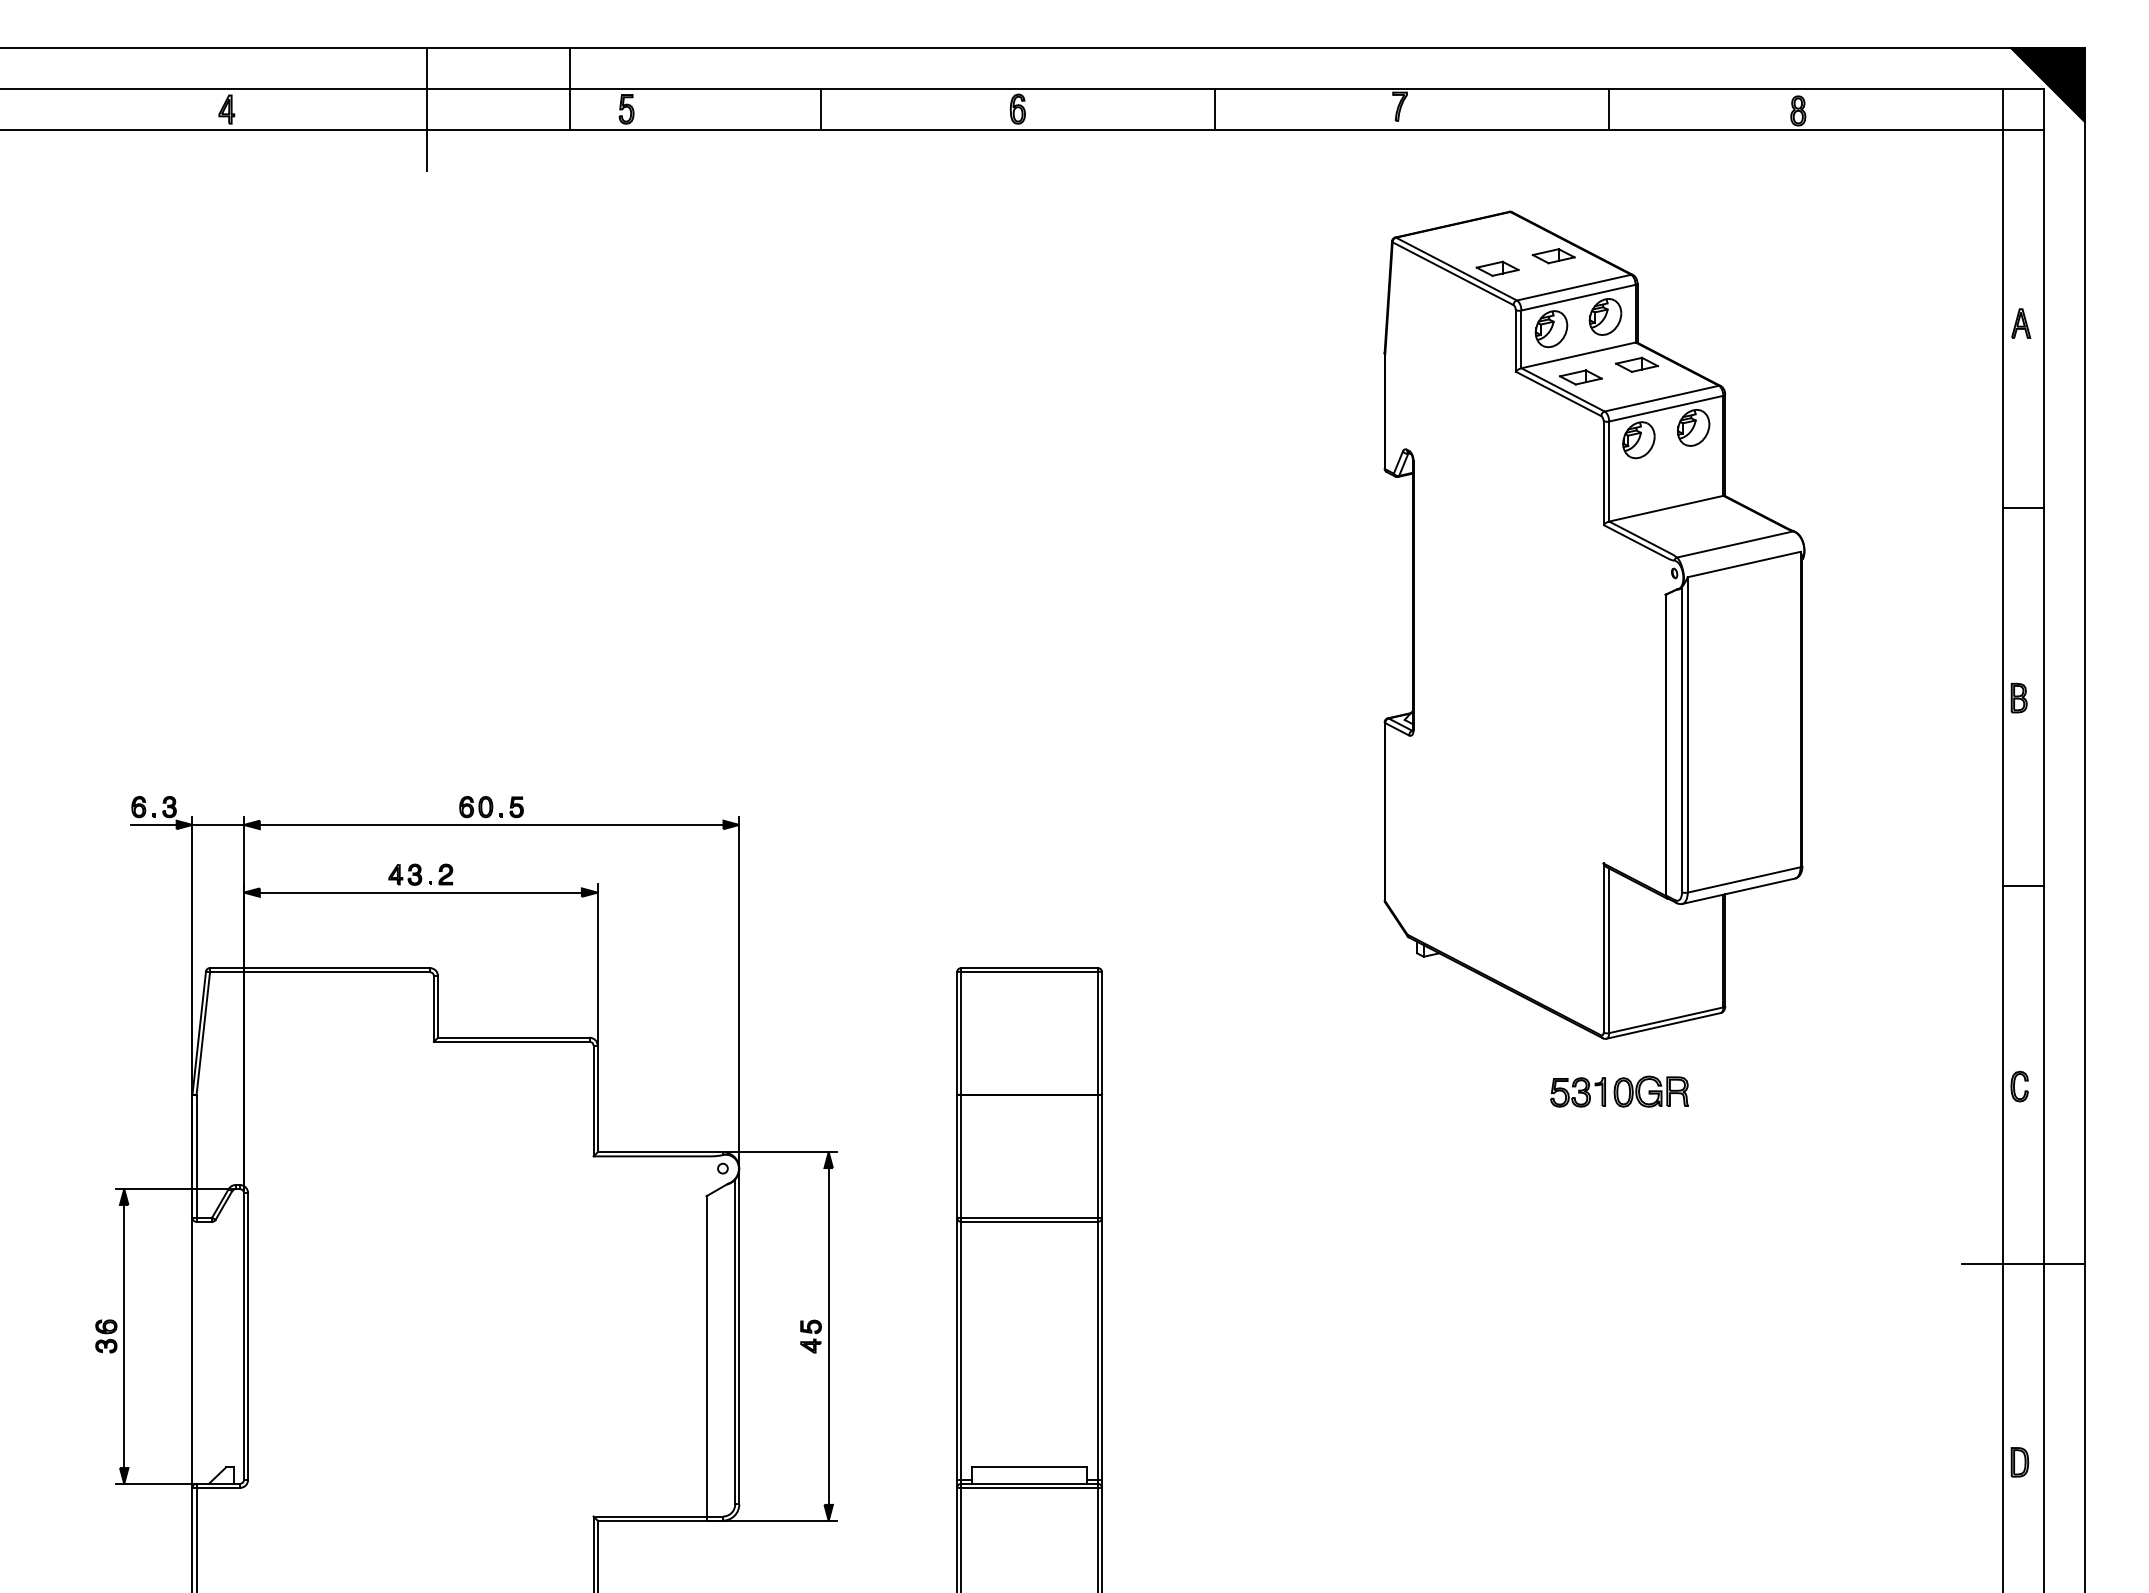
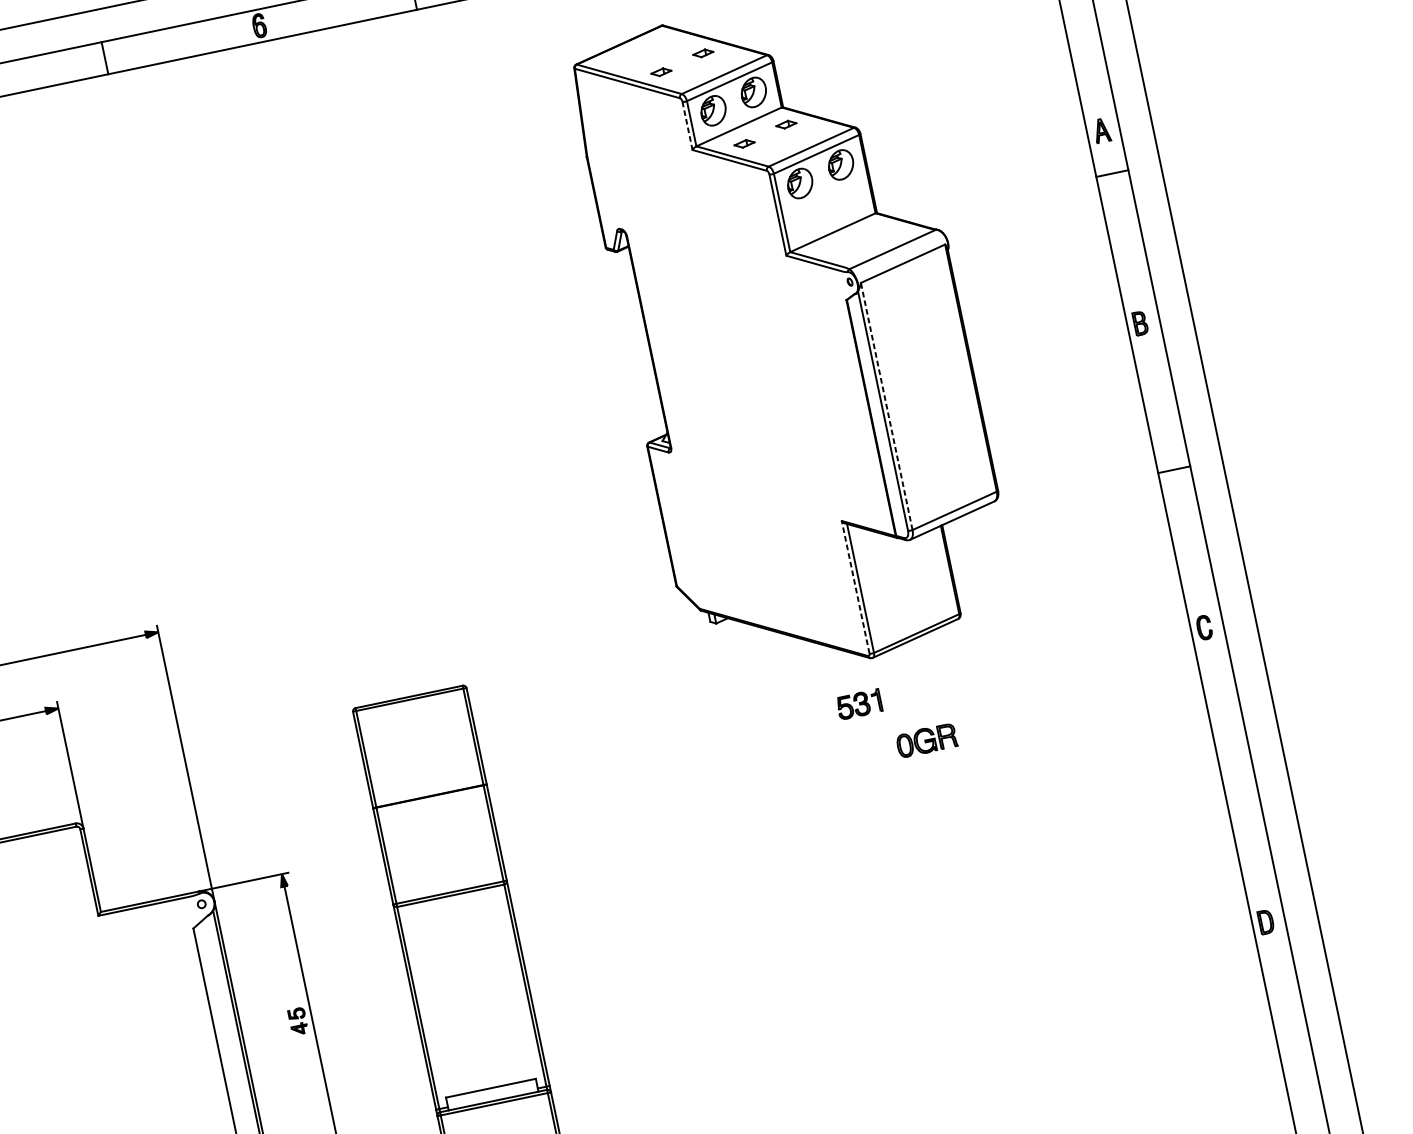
part: (1553, 256) -> (703, 53), size x0.6
part: (1497, 268) -> (661, 72), size x0.6
part: (2021, 323) -> (1102, 130), moved
line: (1515, 340) -> (687, 125), solid -> dashed
part: (1636, 364) -> (785, 124), size x0.6
part: (1580, 377) -> (744, 143), size x0.6
line: (1687, 734) -> (886, 406), solid -> dashed
line: (1603, 948) -> (855, 587), solid -> dashed
part: (1650, 1091) -> (926, 740), moved
line: (2022, 1263) -> (1235, 765), removed

